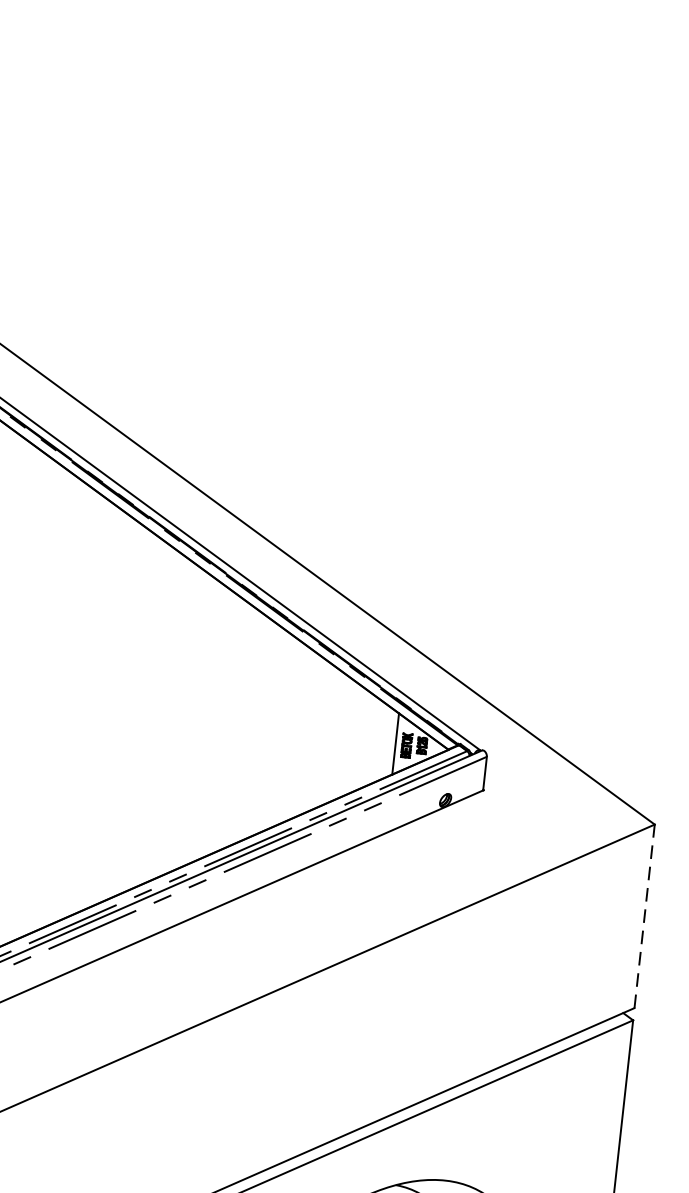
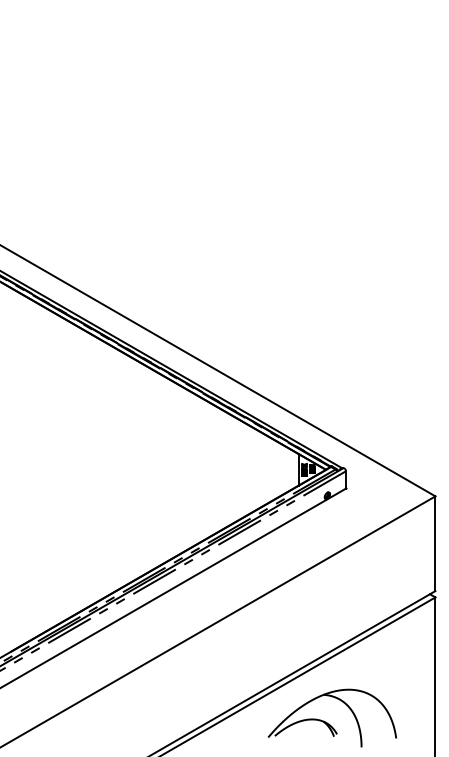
line: (644, 915) -> (435, 543), dashed -> solid

